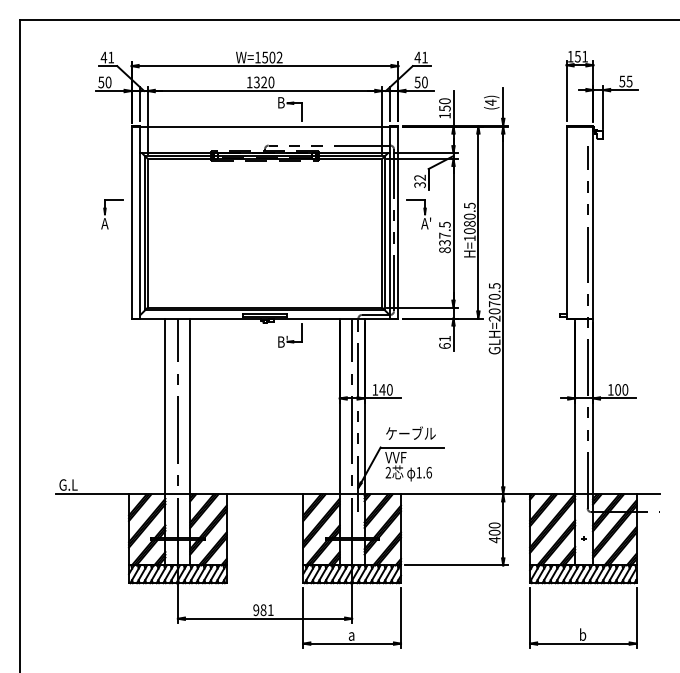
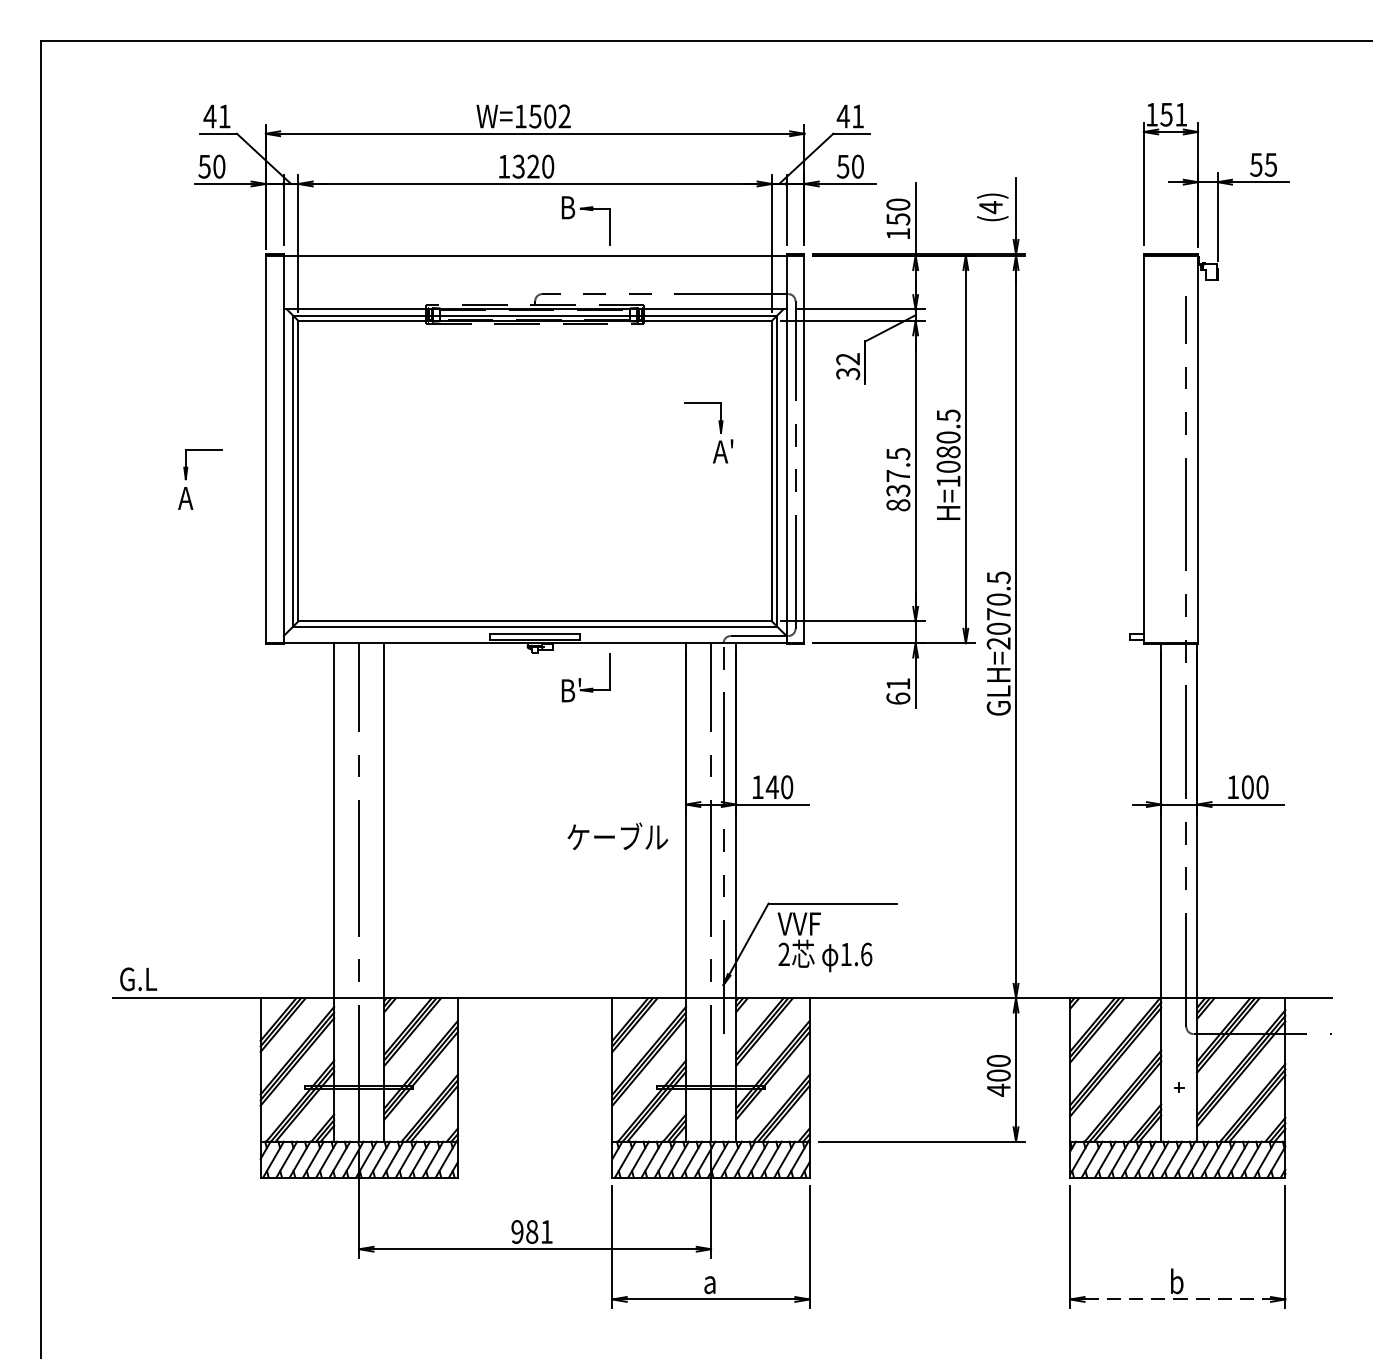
part: (106, 212) -> (188, 475), moved
part: (418, 214) -> (707, 433), moved
text: (410, 432) -> (616, 834), moved
line: (583, 643) -> (1178, 1299), solid -> dashed

